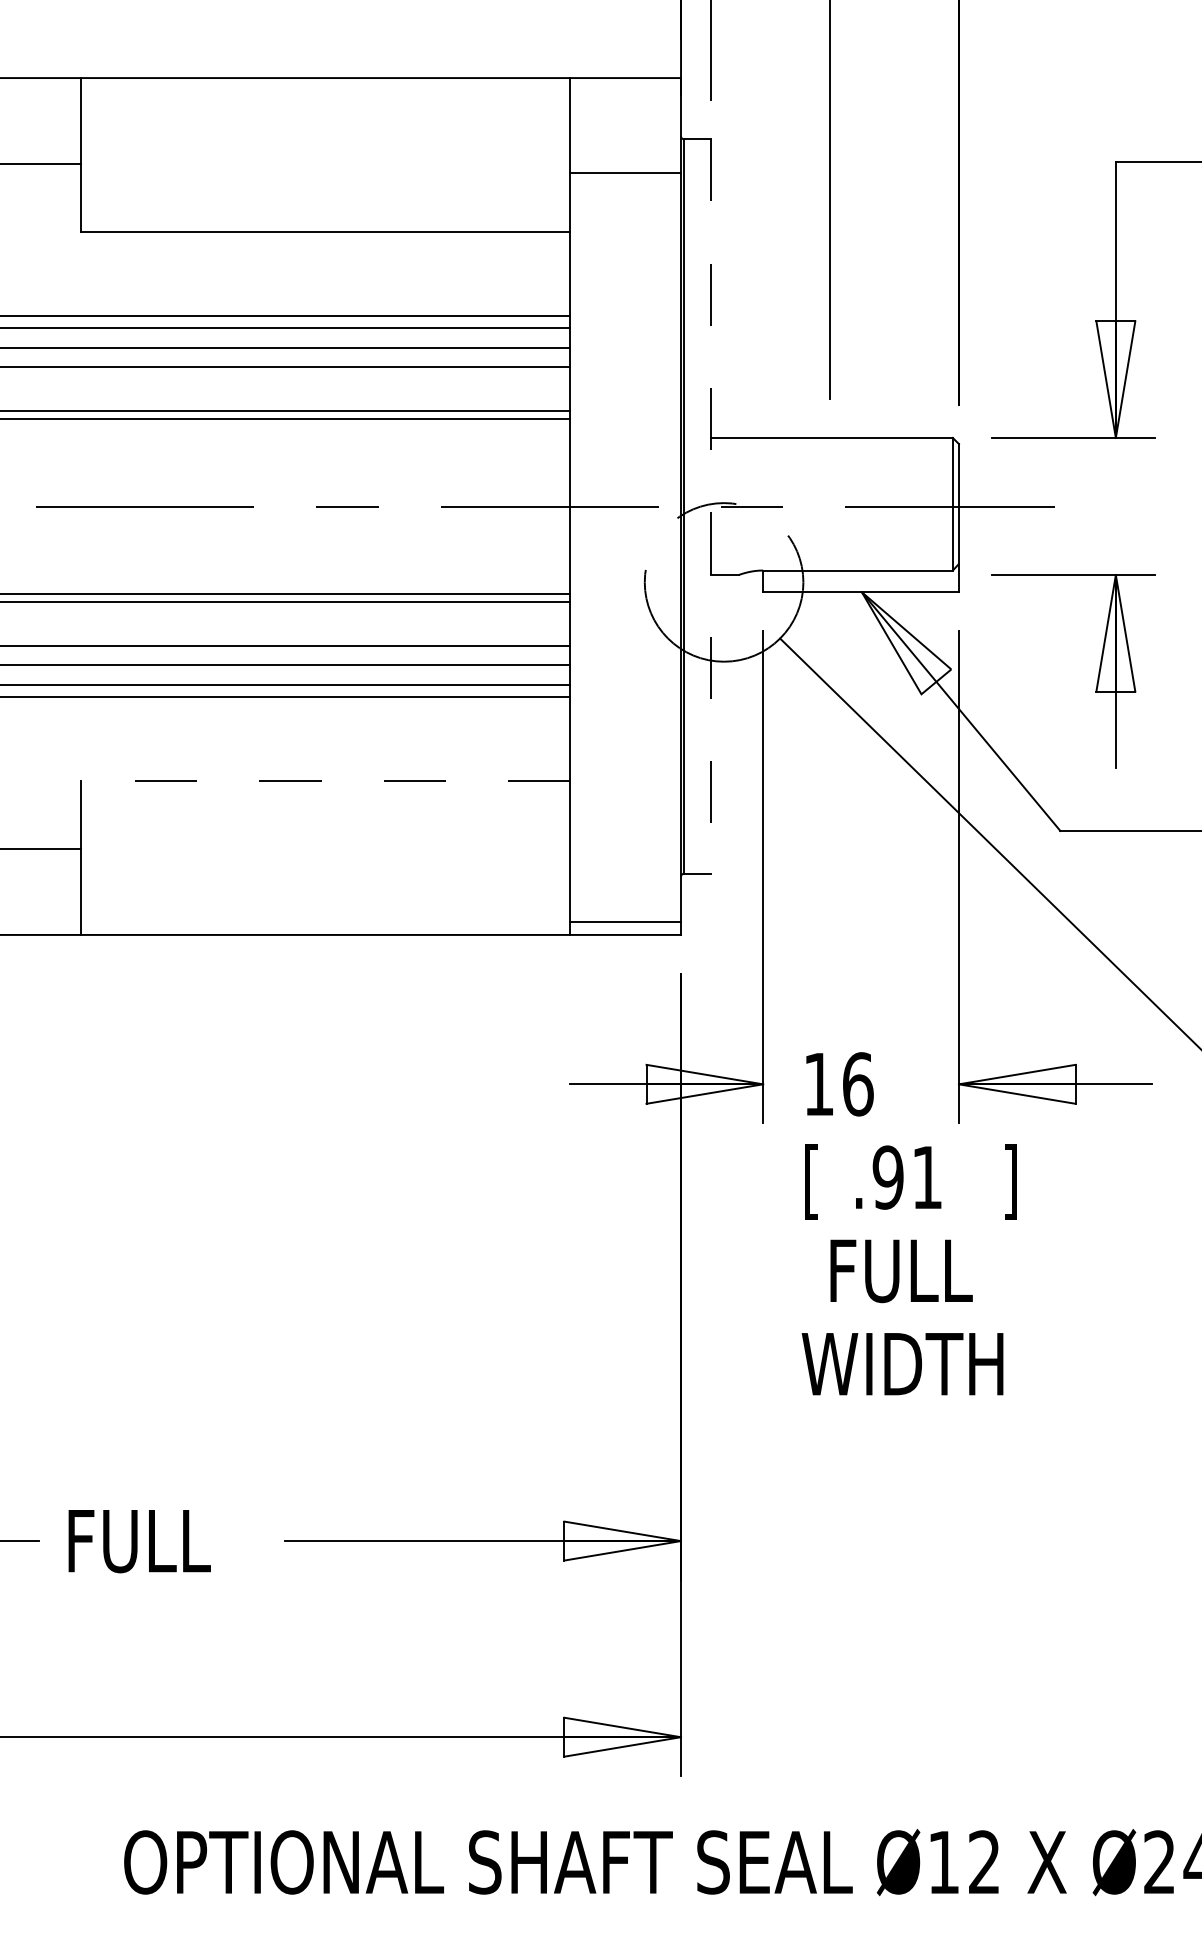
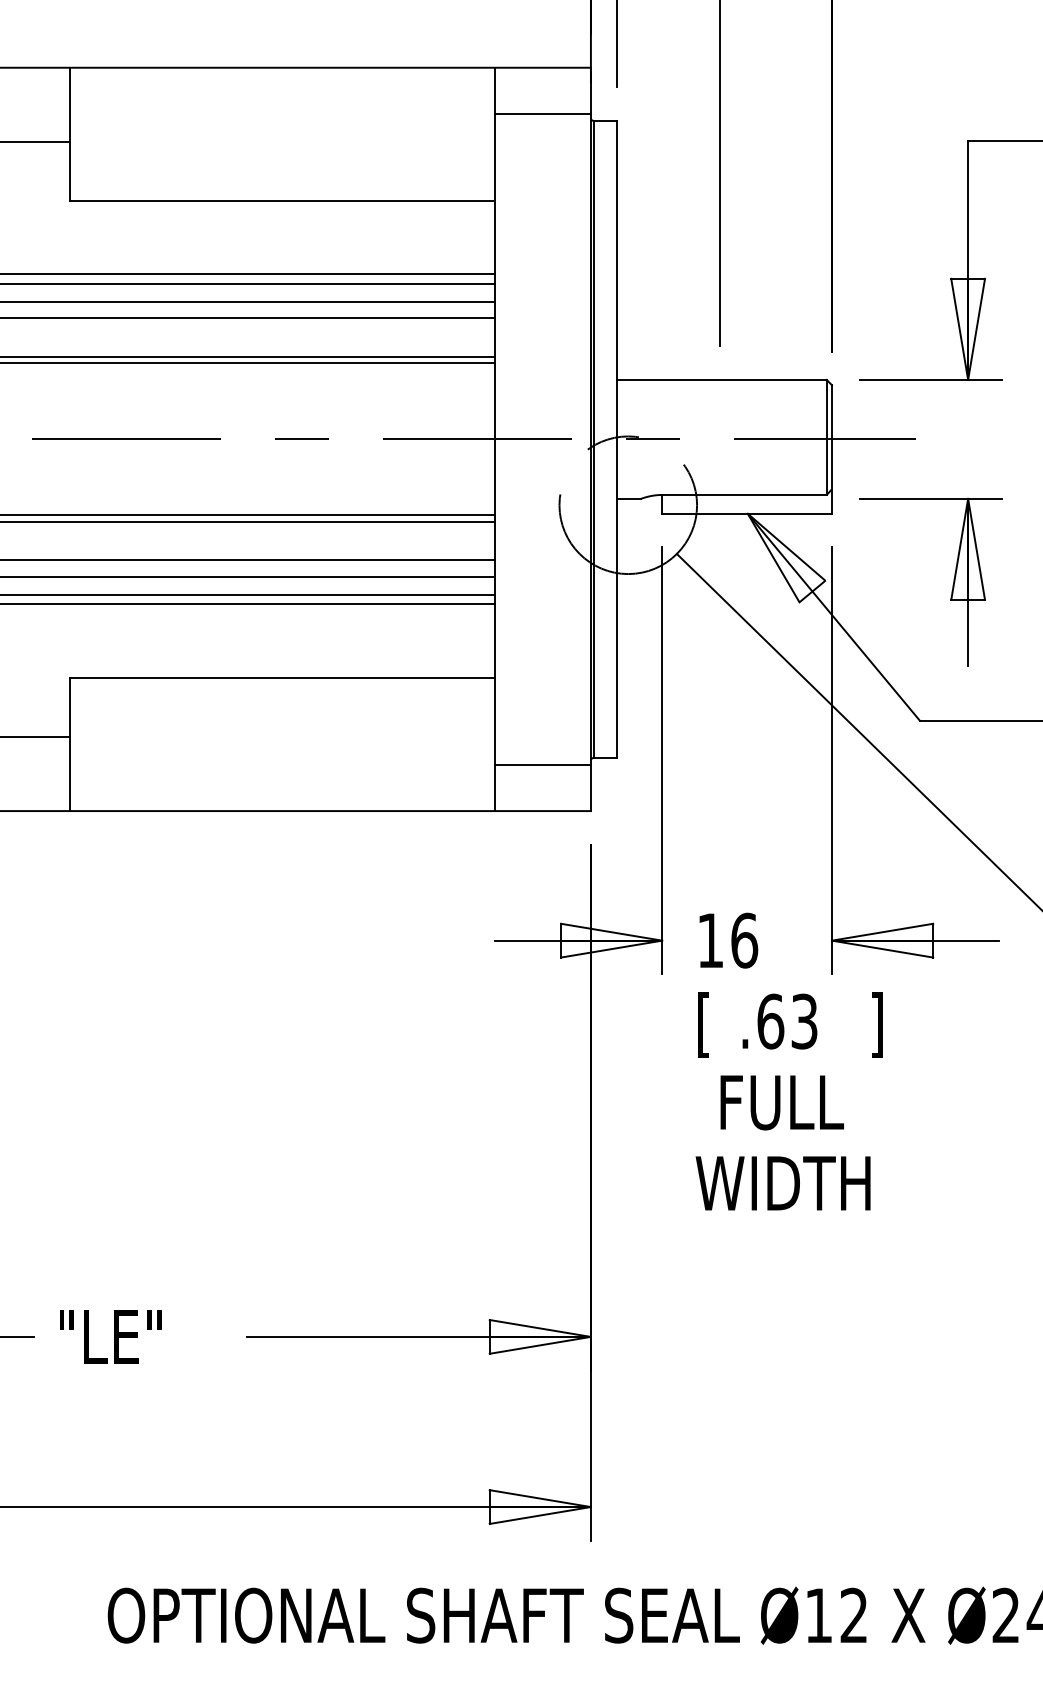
line: (625, 172) -> (542, 114), moved
line: (711, 507) -> (617, 440), dashed -> solid
line: (325, 781) -> (282, 677), dashed -> solid
line: (625, 922) -> (542, 764), moved
text: (906, 1177) -> (786, 1021), .91 -> .63
text: (139, 1541) -> (121, 1337), FULL -> "LE"

